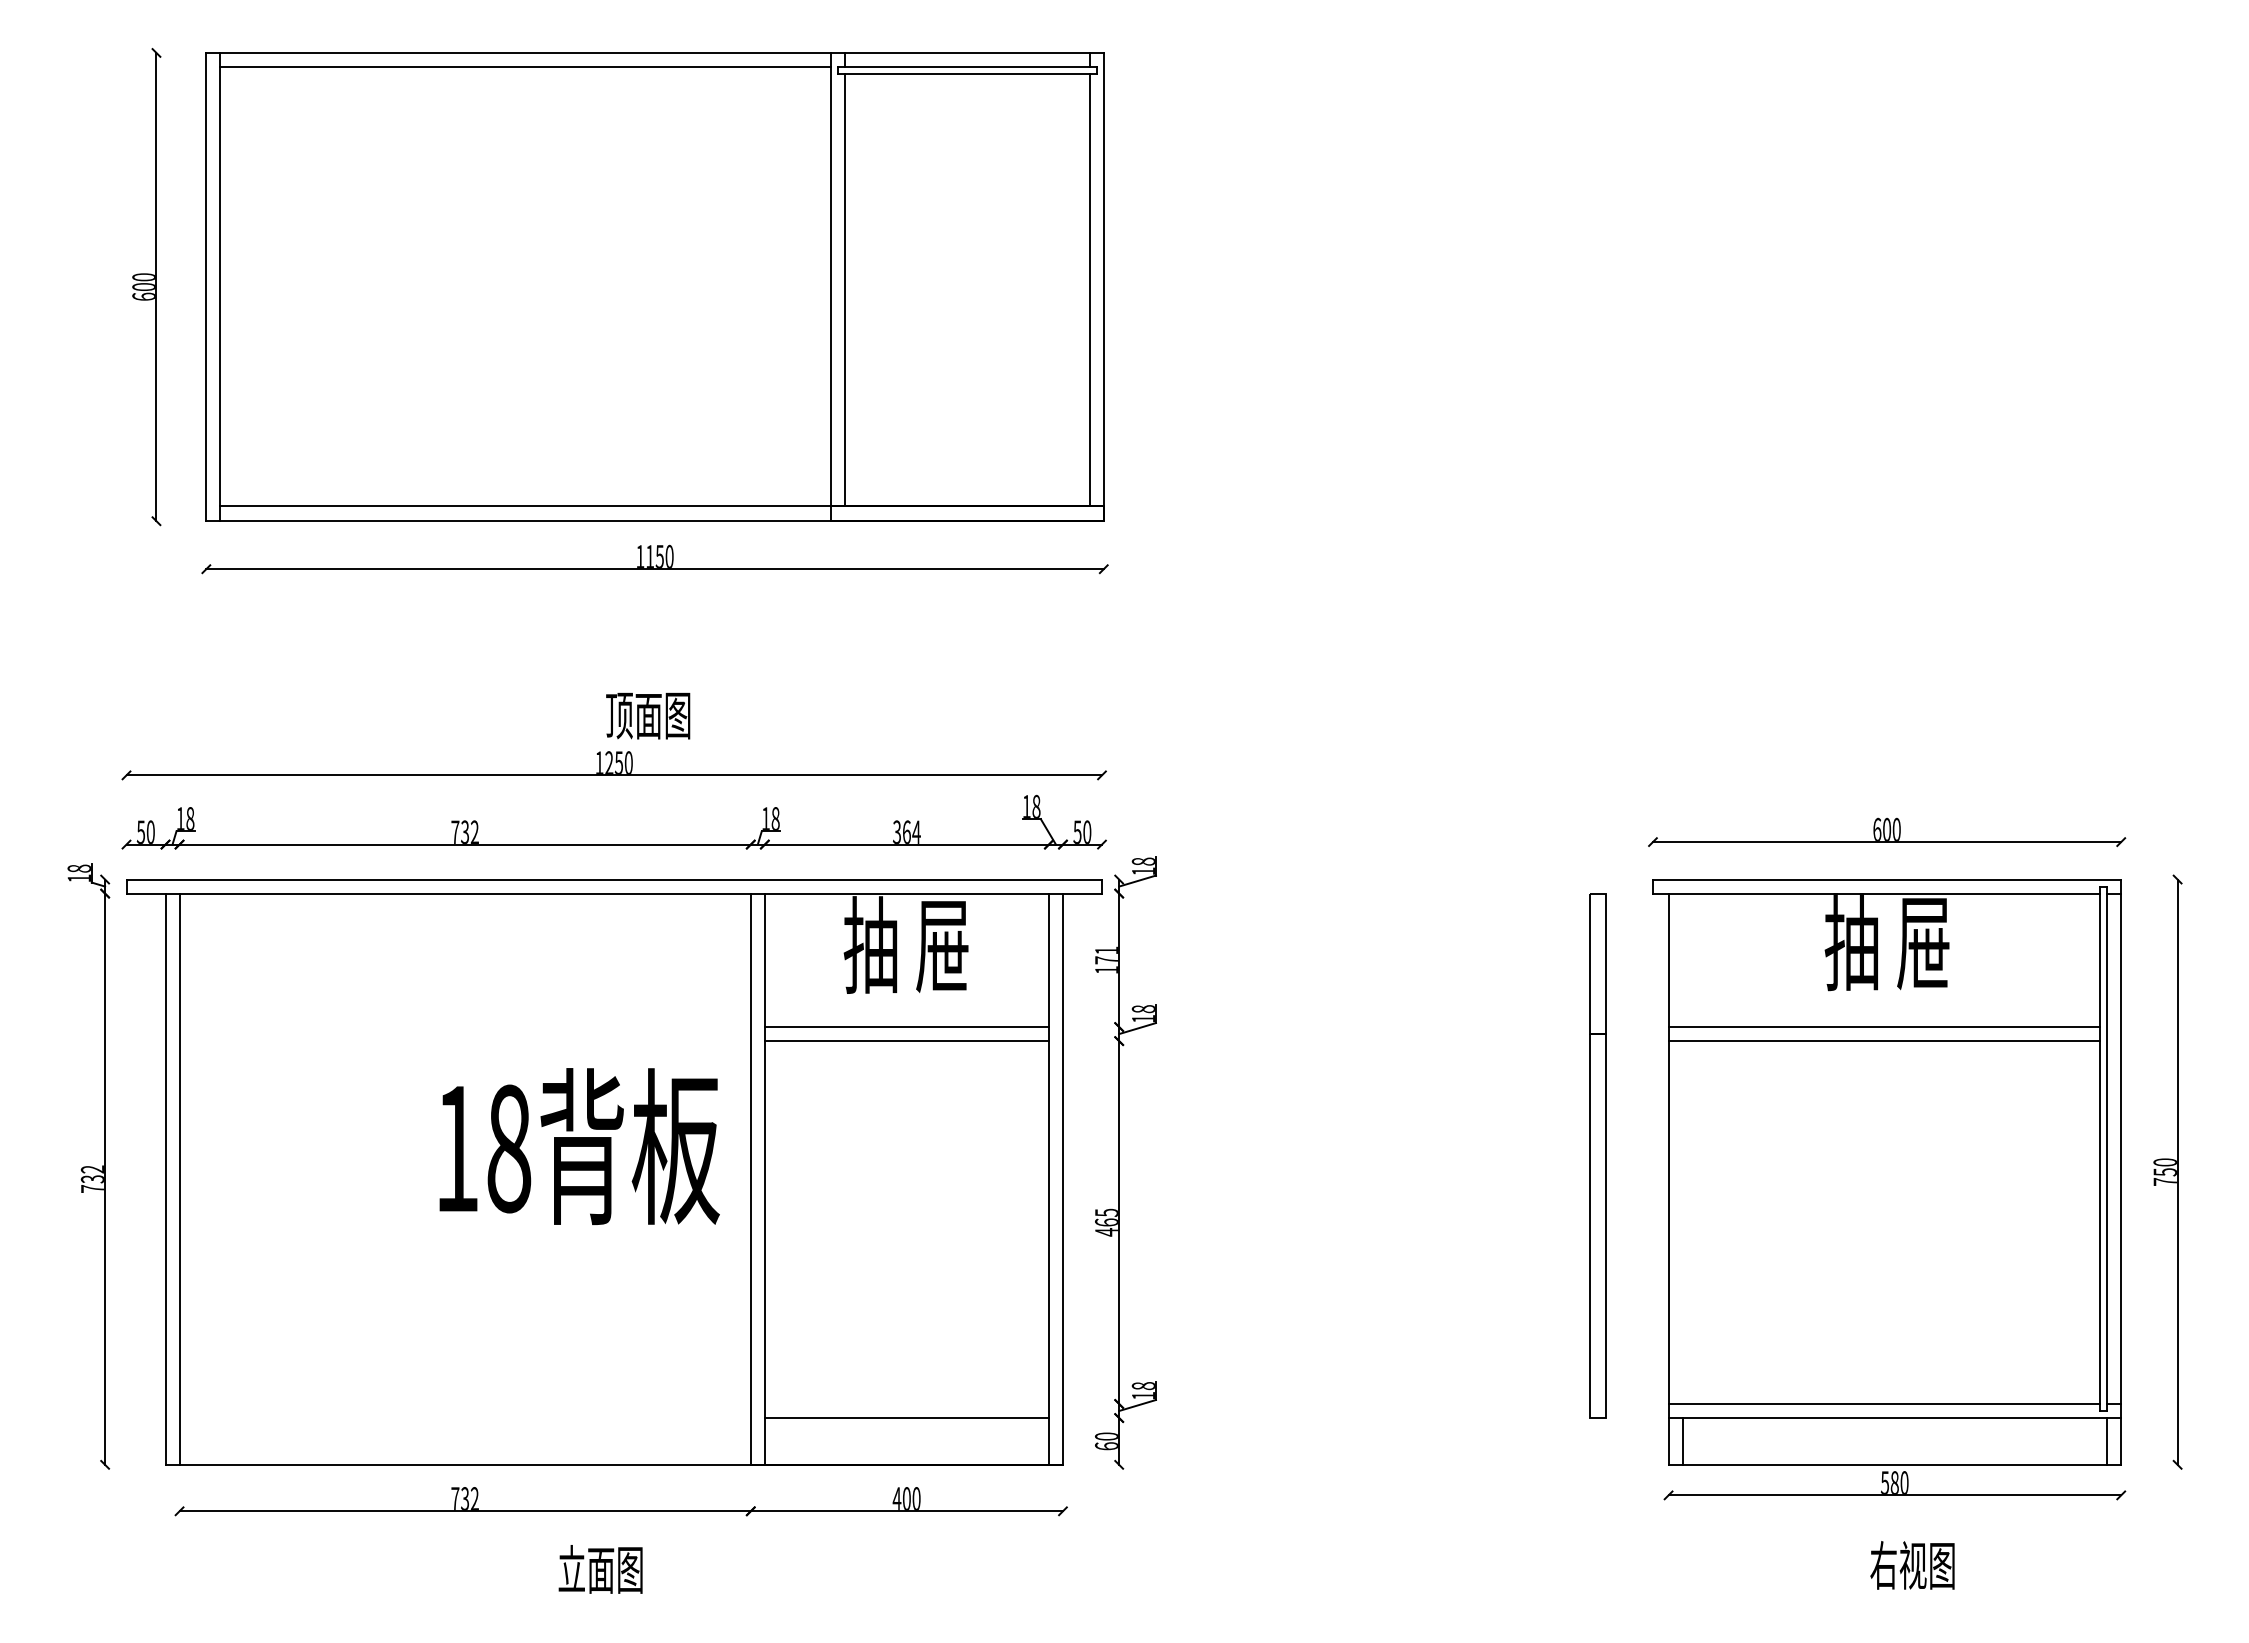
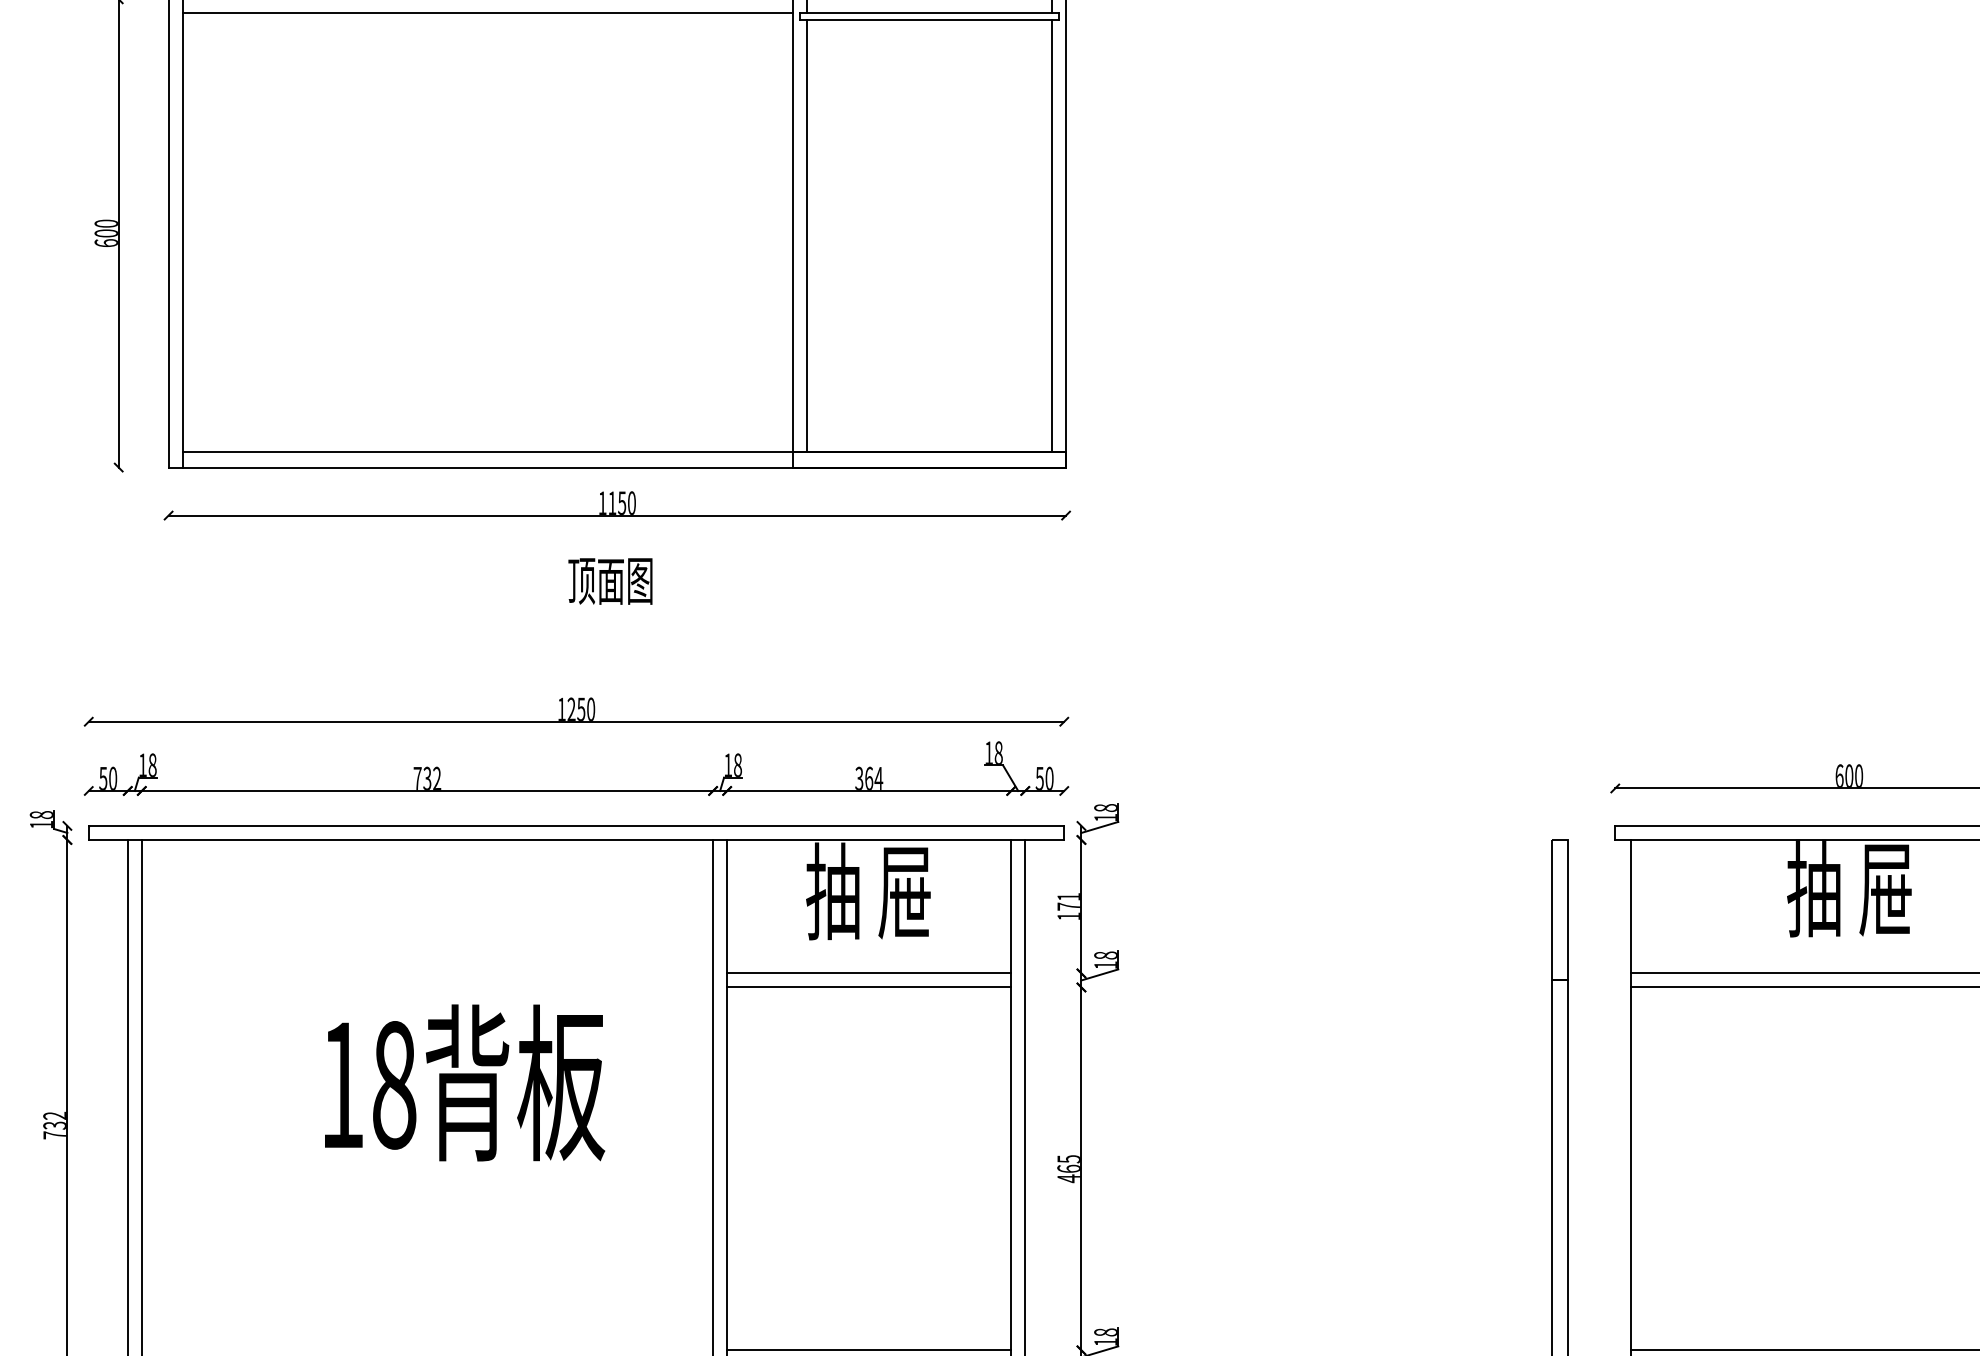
text: (648, 715) -> (610, 580), moved
text: (579, 1146) -> (464, 1082), moved
line: (906, 1403) -> (868, 1349), added

